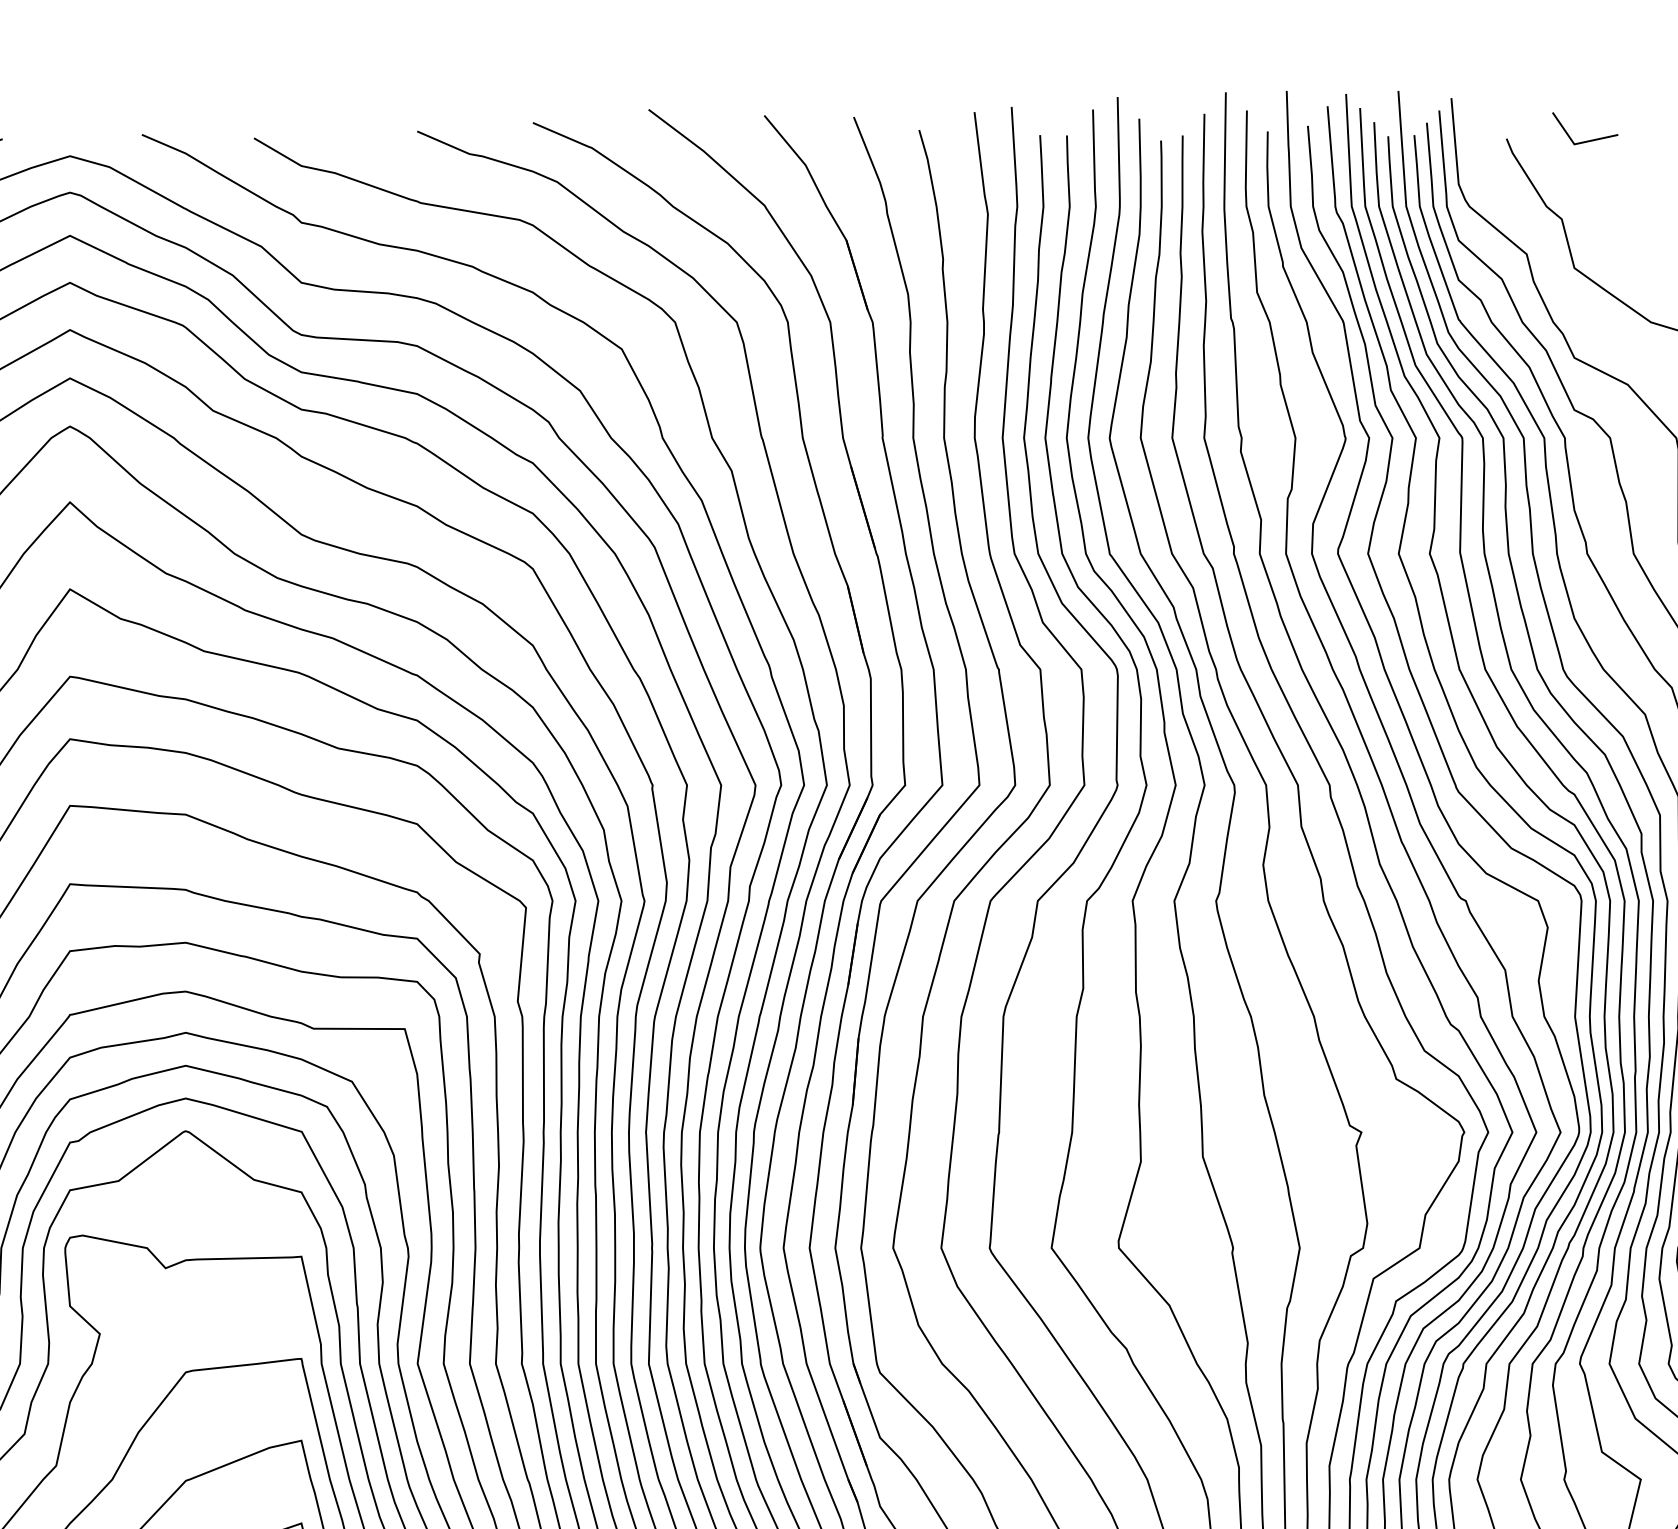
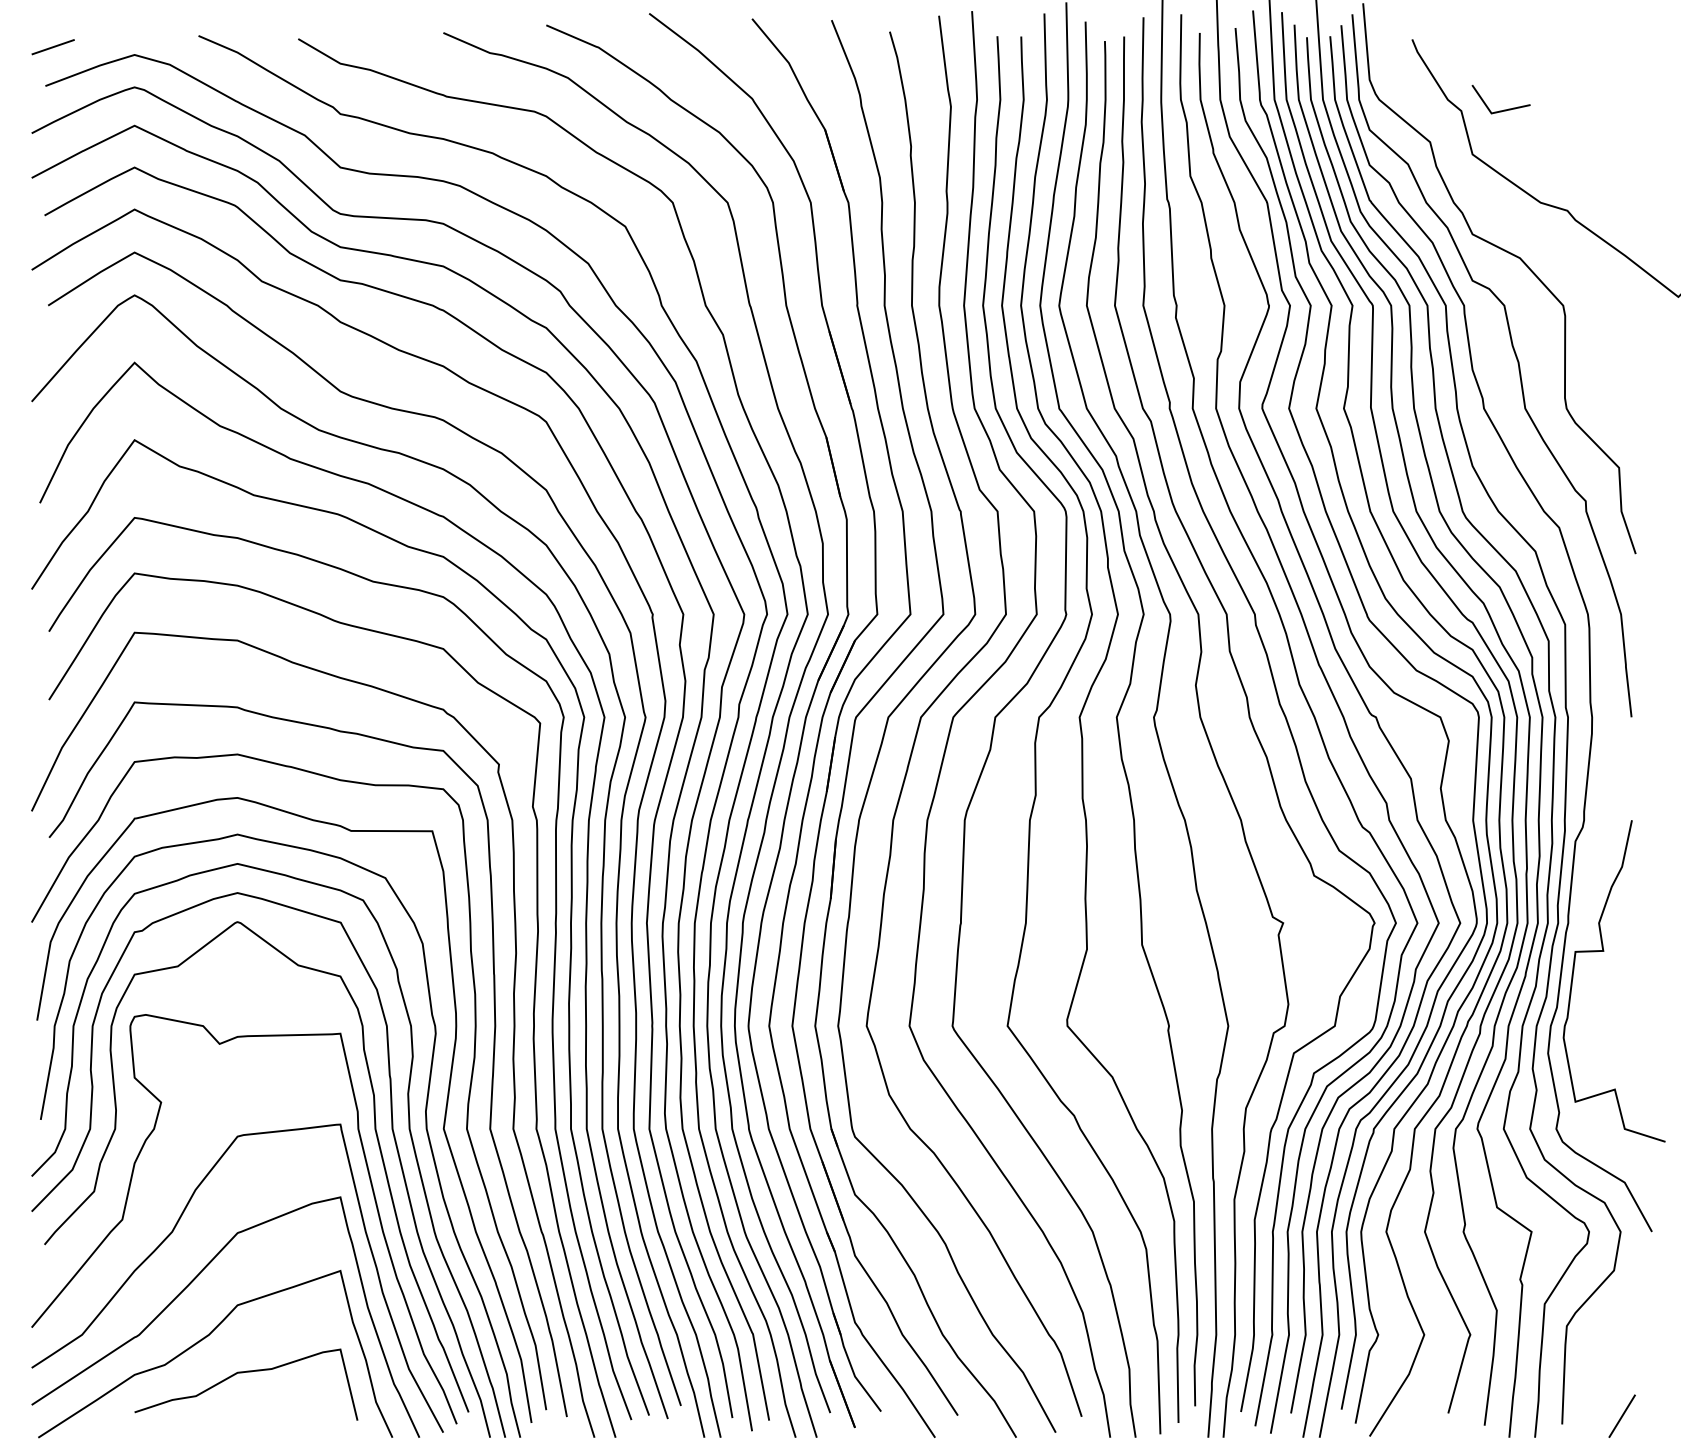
line: (1587, 139) -> (1503, 109), moved

